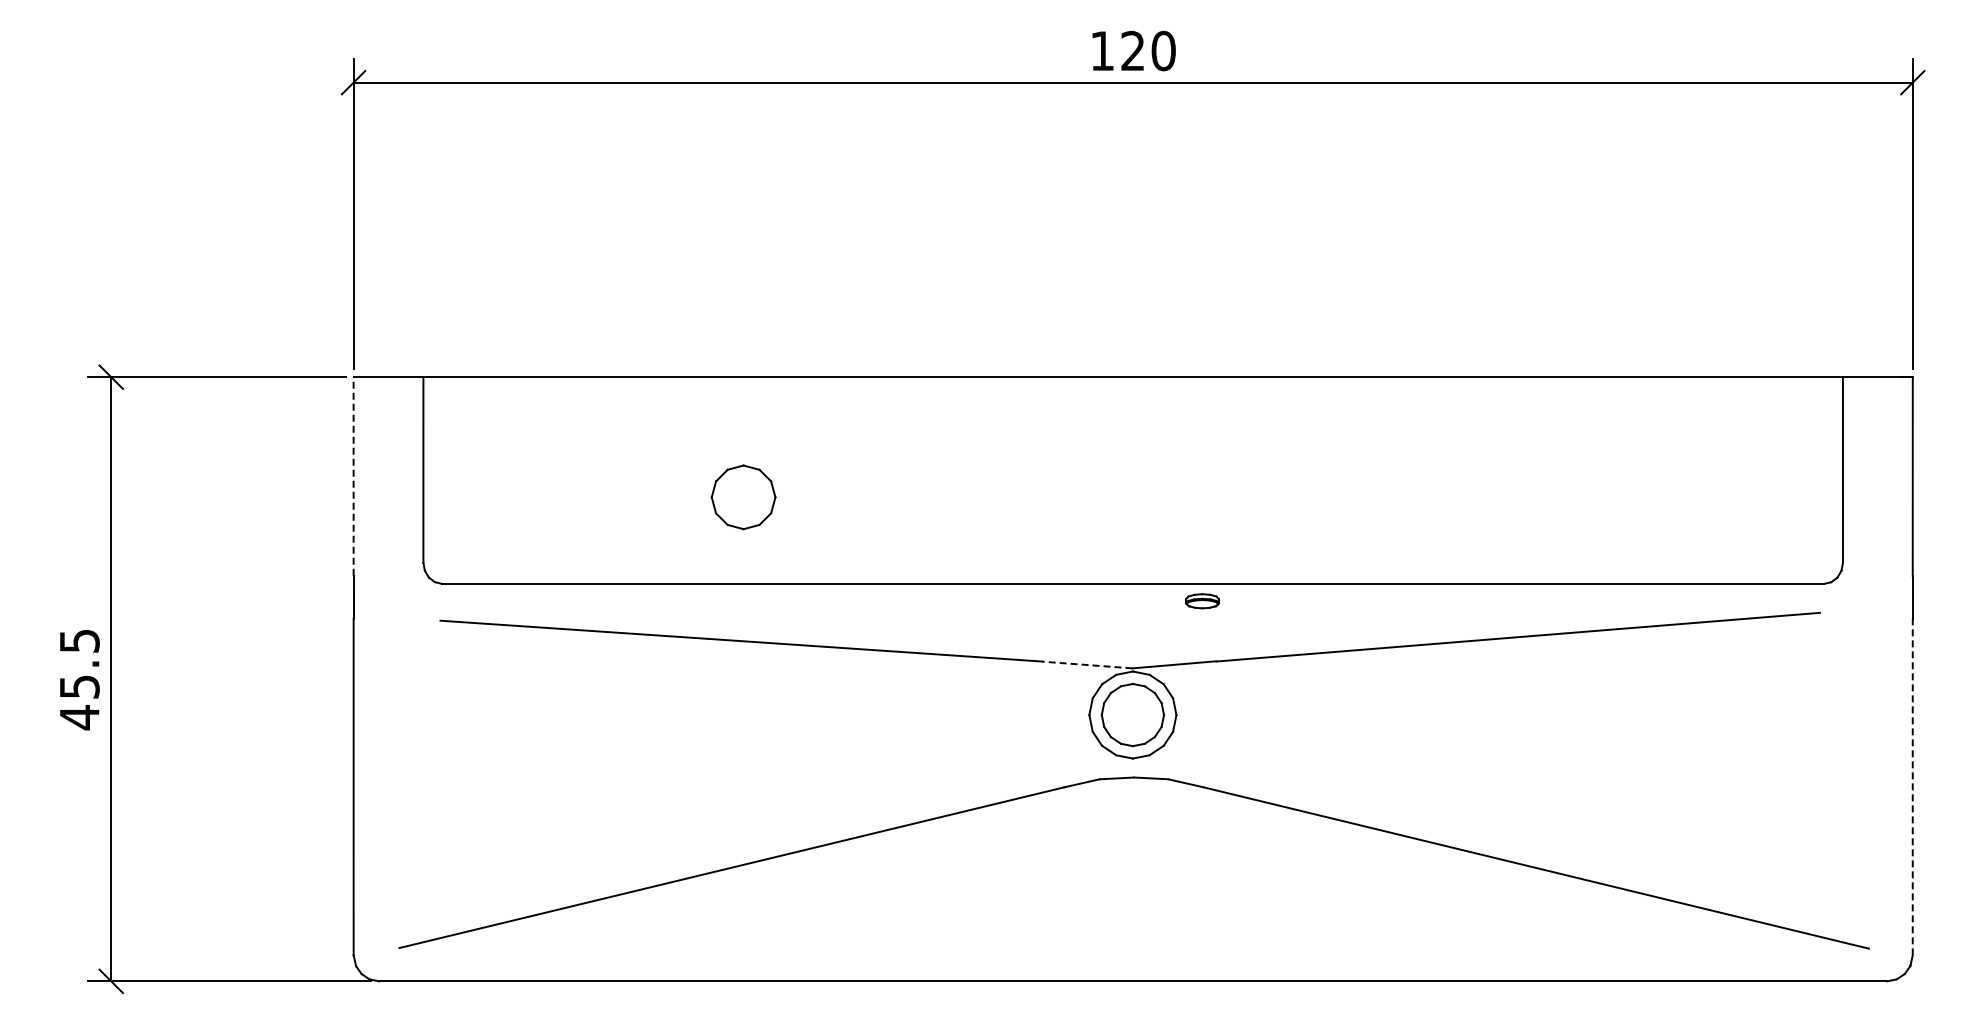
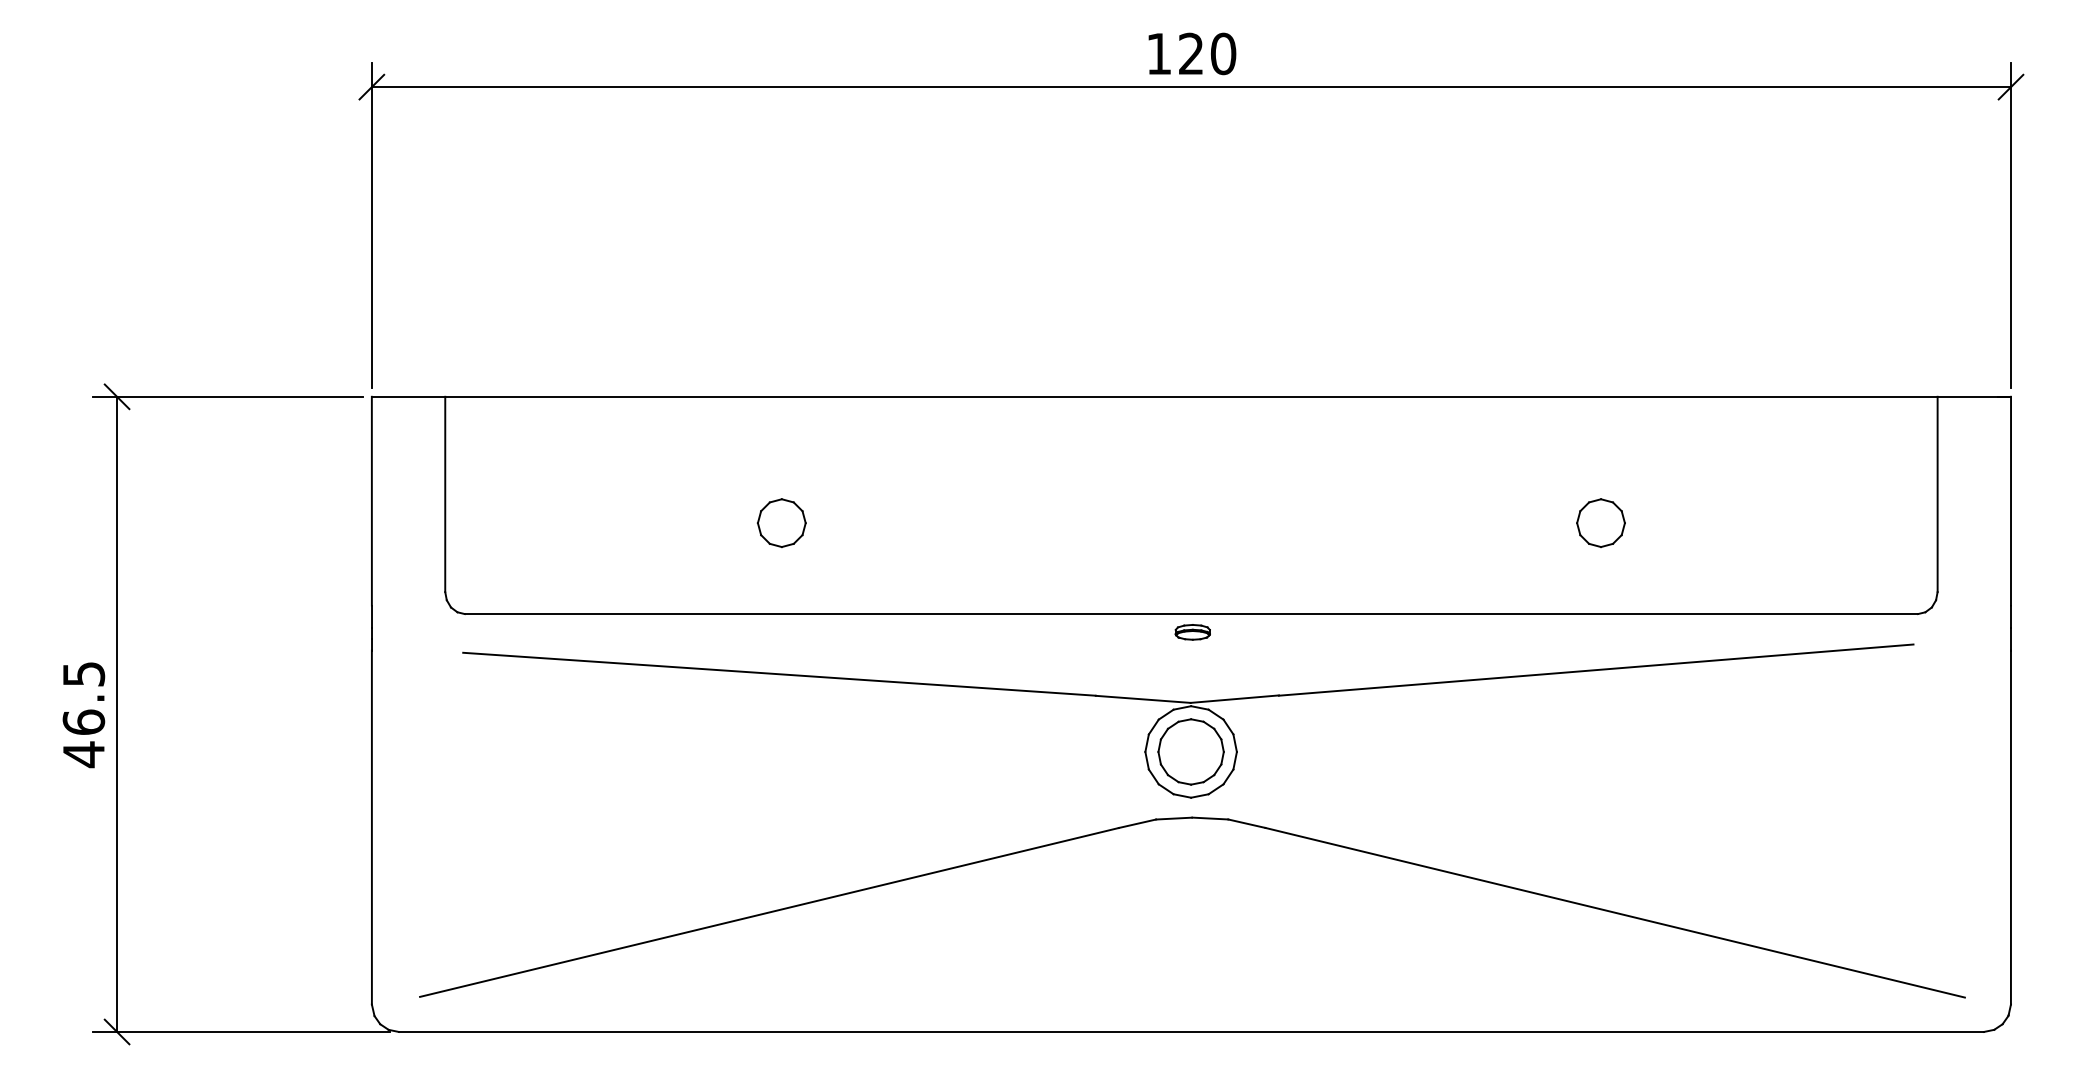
line: (353, 475) -> (371, 500), dashed -> solid
part: (743, 497) -> (781, 523), size x0.71
part: (1522, 497) -> (1600, 523), added
part: (1202, 601) -> (1192, 632), moved
line: (1086, 664) -> (1142, 698), dashed -> solid
text: (79, 686) -> (83, 721), 45.5 -> 46.5
line: (1912, 786) -> (2010, 827), dashed -> solid

